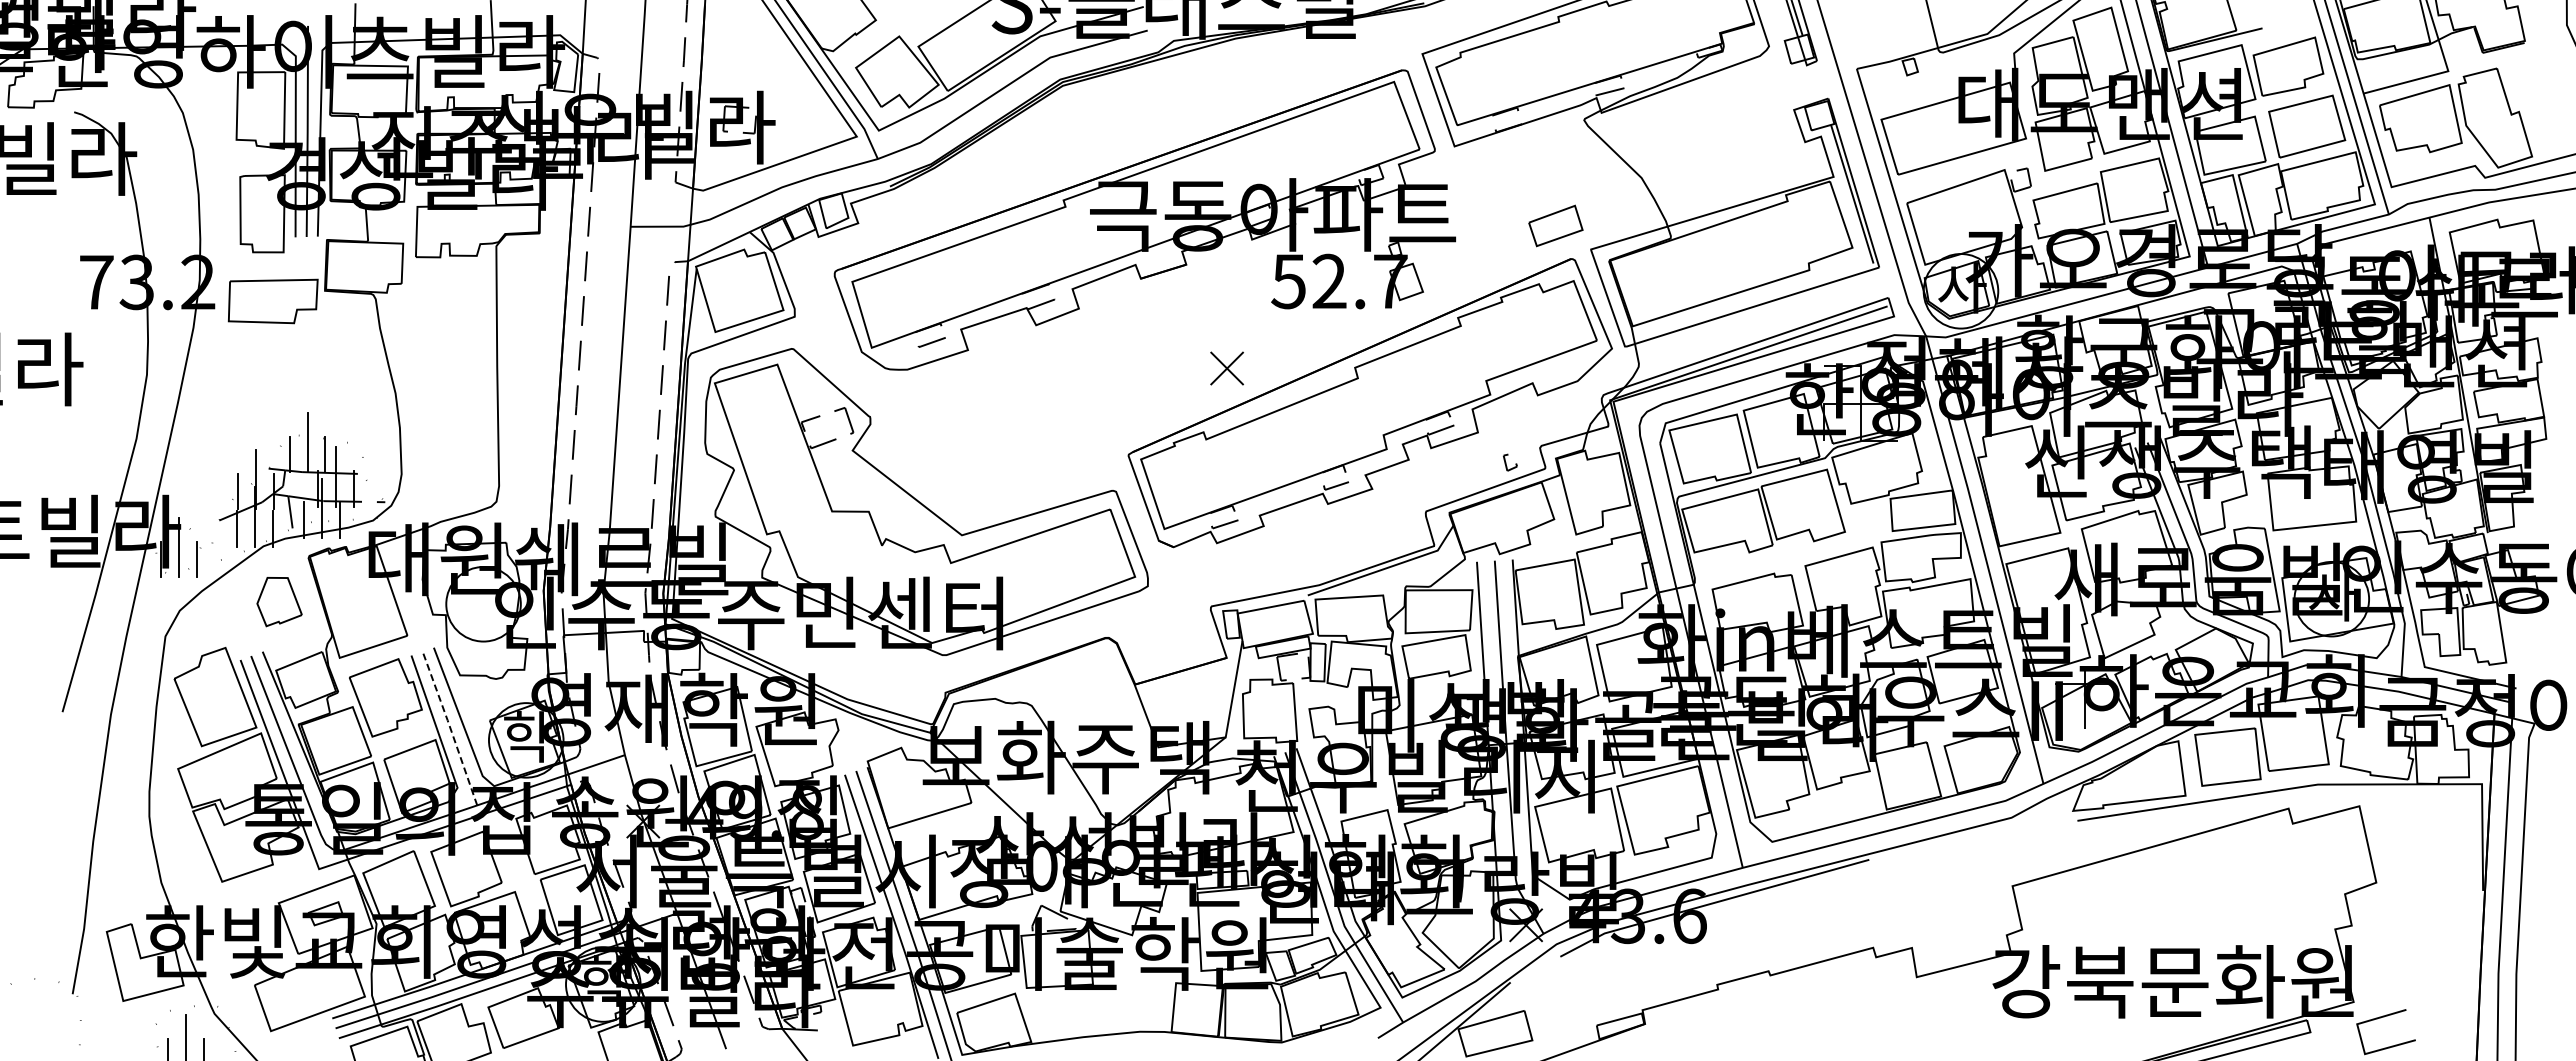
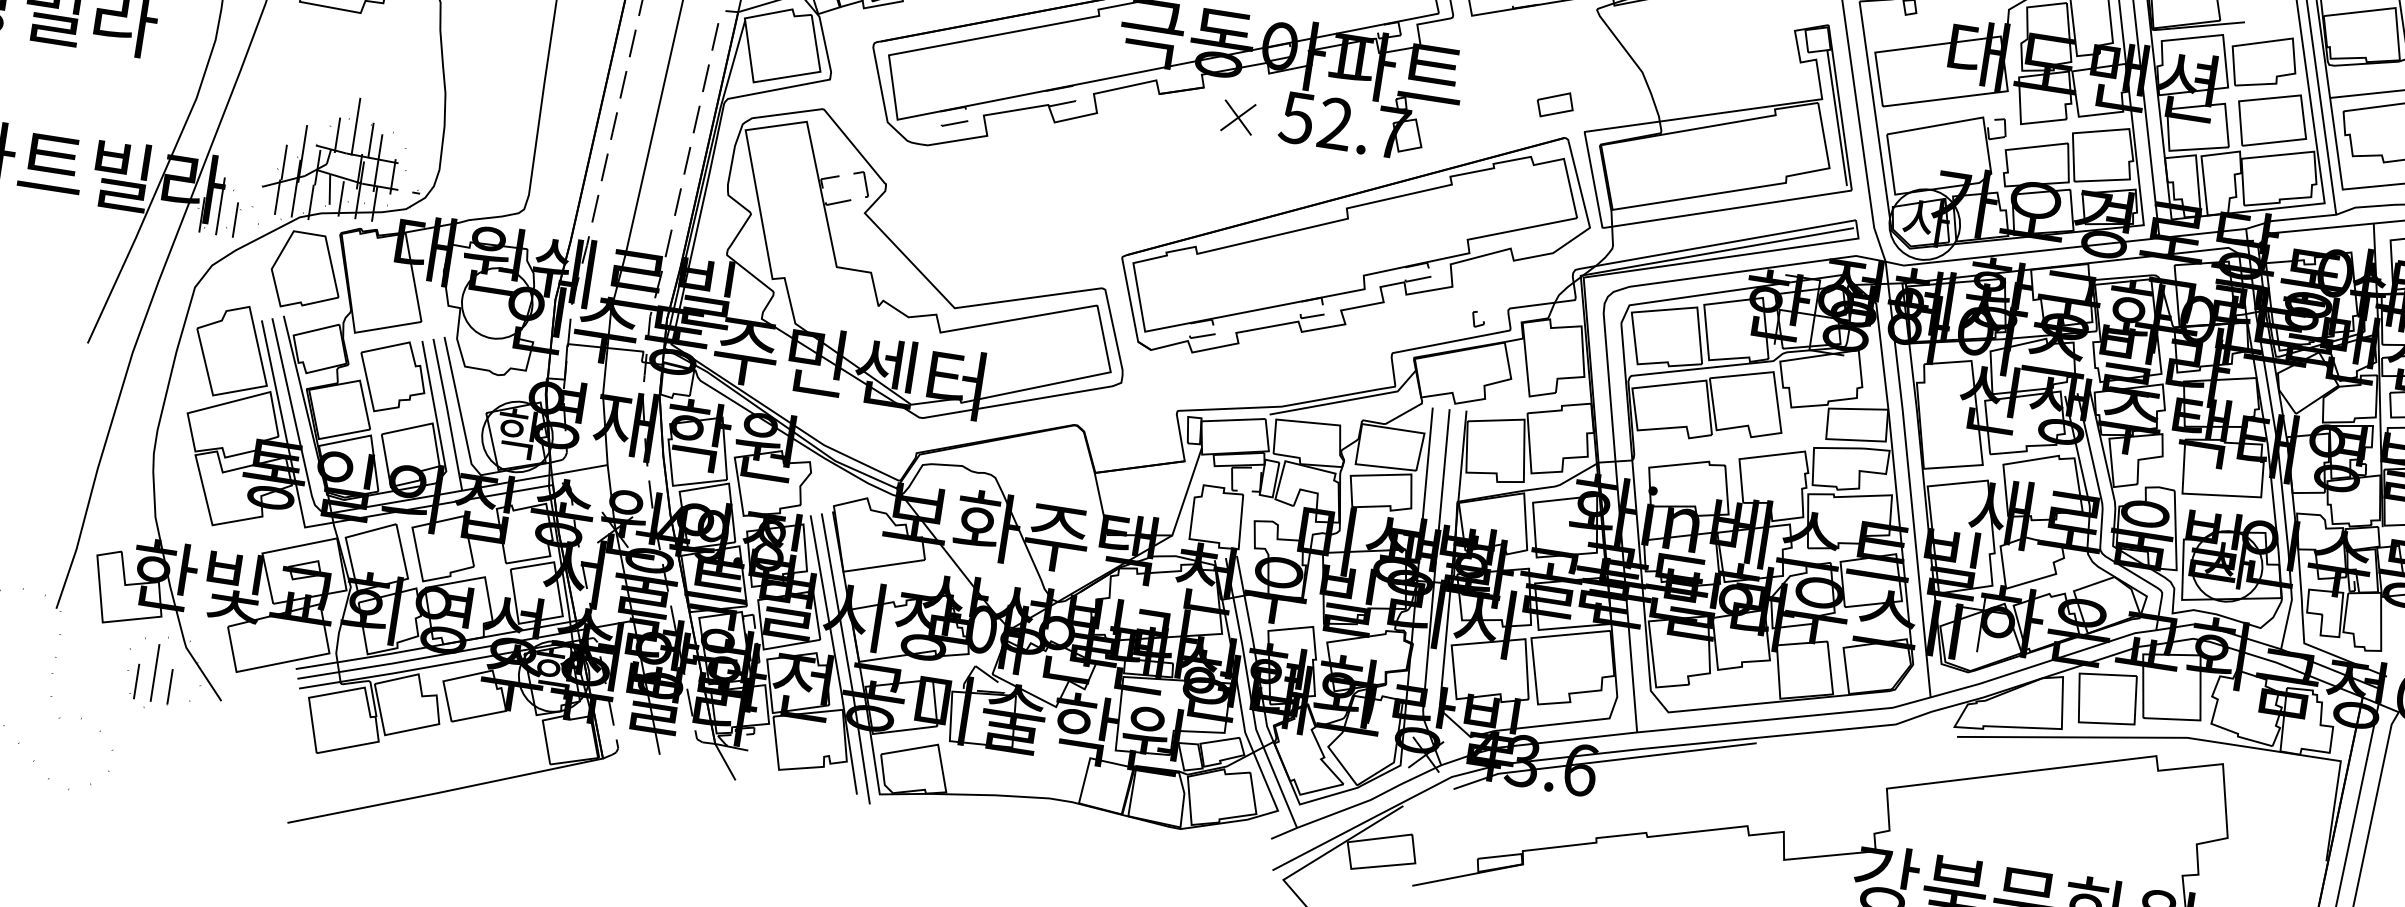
part: (1555, 225) -> (1554, 104), size x0.71
part: (1226, 368) -> (1237, 117), moved
part: (279, 601) -> (306, 271), size x1.67
line: (450, 727) -> (448, 413), dashed -> solid

